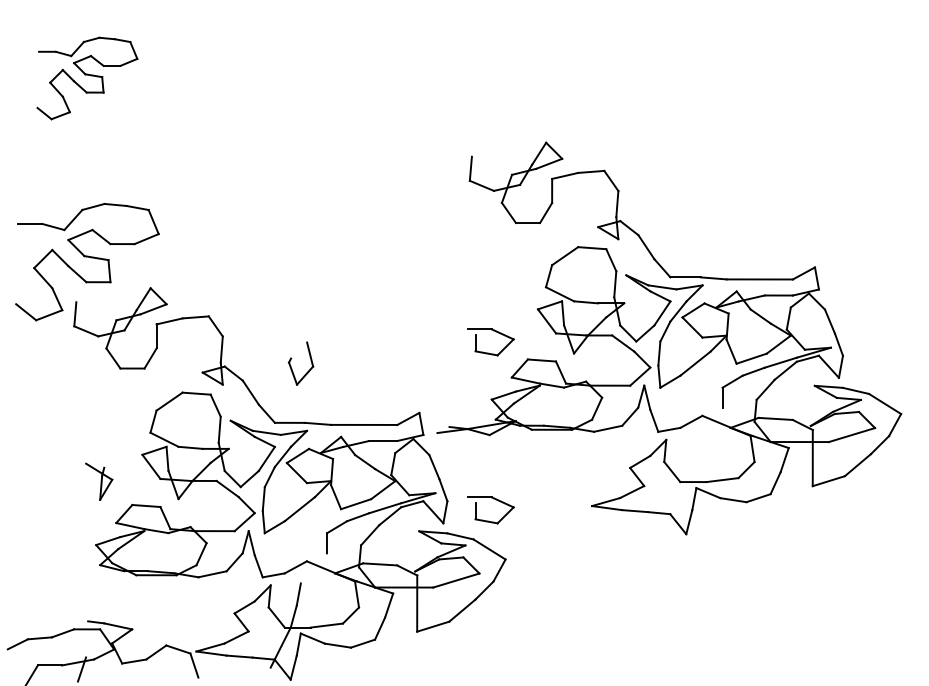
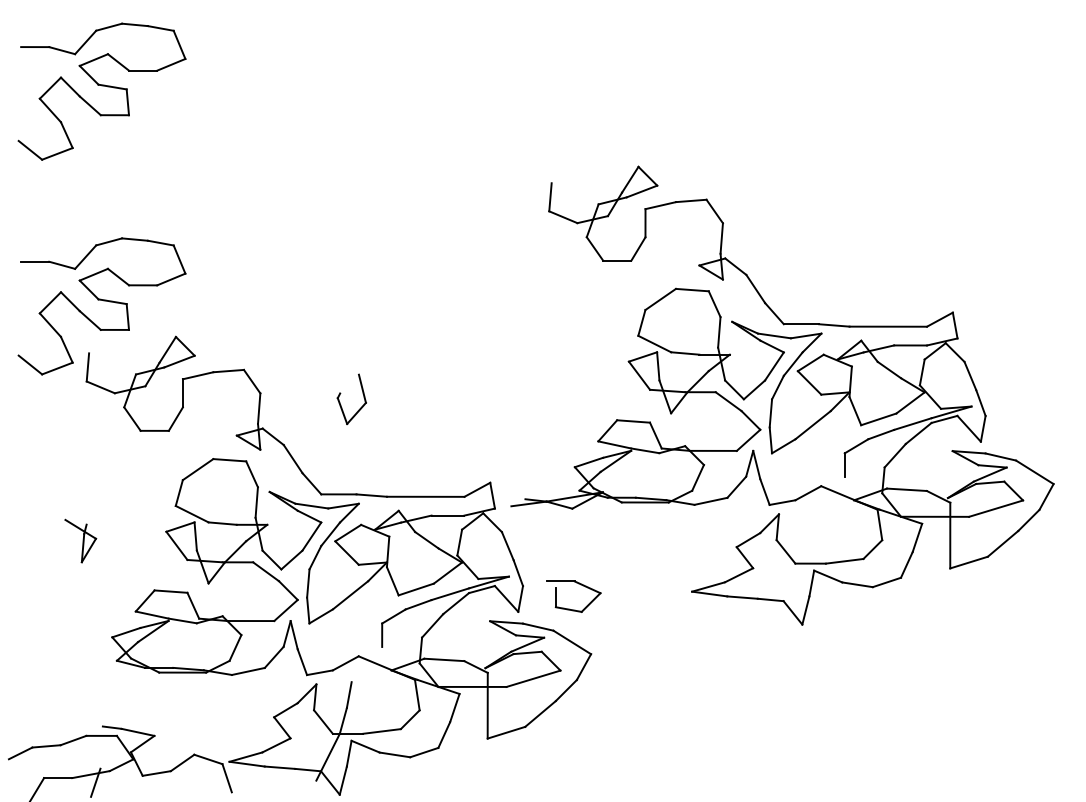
part: (87, 78) -> (102, 91), size x1.43
part: (488, 352) -> (571, 412), removed
part: (310, 361) -> (362, 396), moved
part: (99, 481) -> (81, 540), moved

